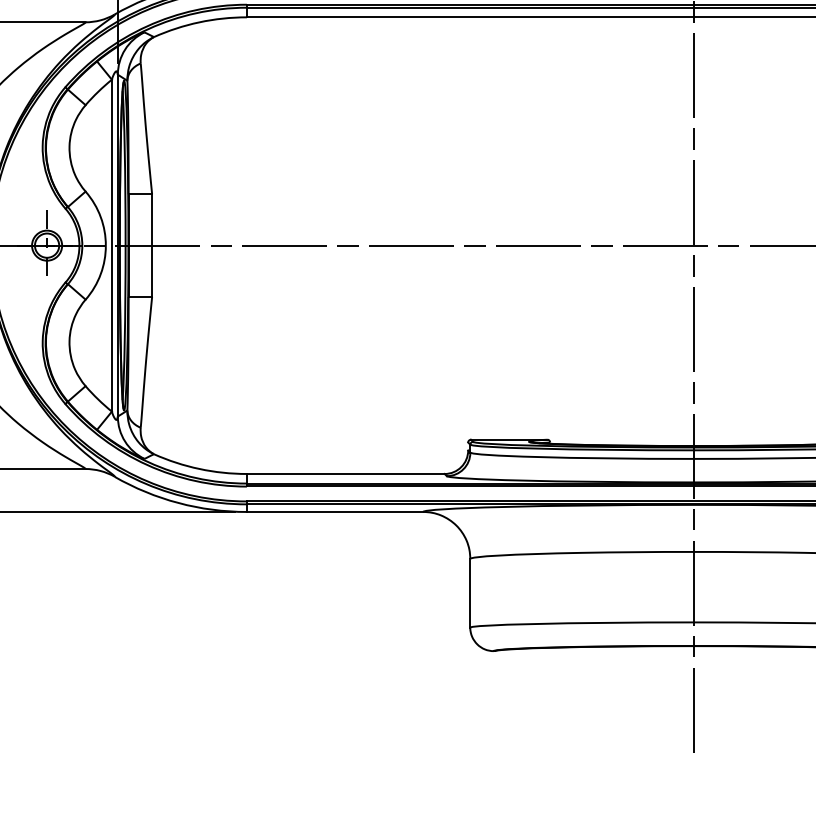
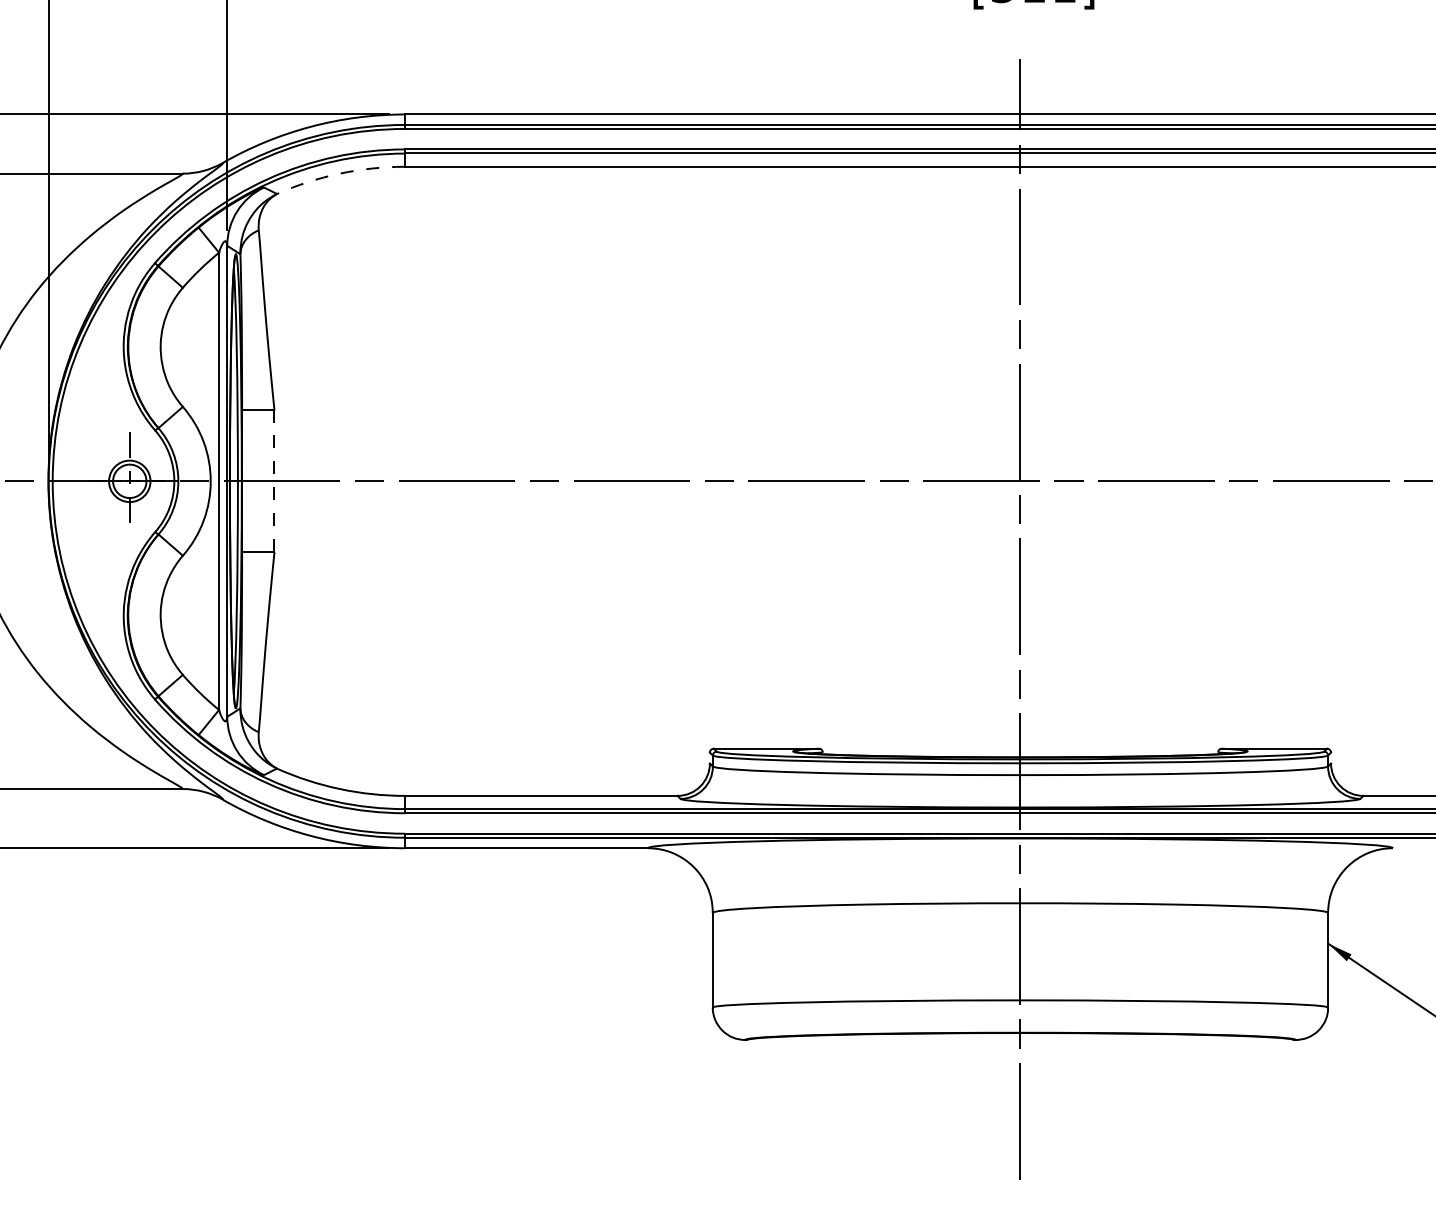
arc: (199, 22) -> (339, 173), solid -> dashed
line: (152, 245) -> (274, 481), solid -> dashed

